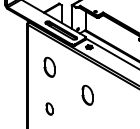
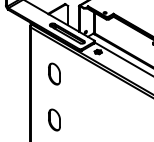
part: (87, 94) -> (96, 104), removed
part: (49, 108) -> (54, 119), size x1.67

